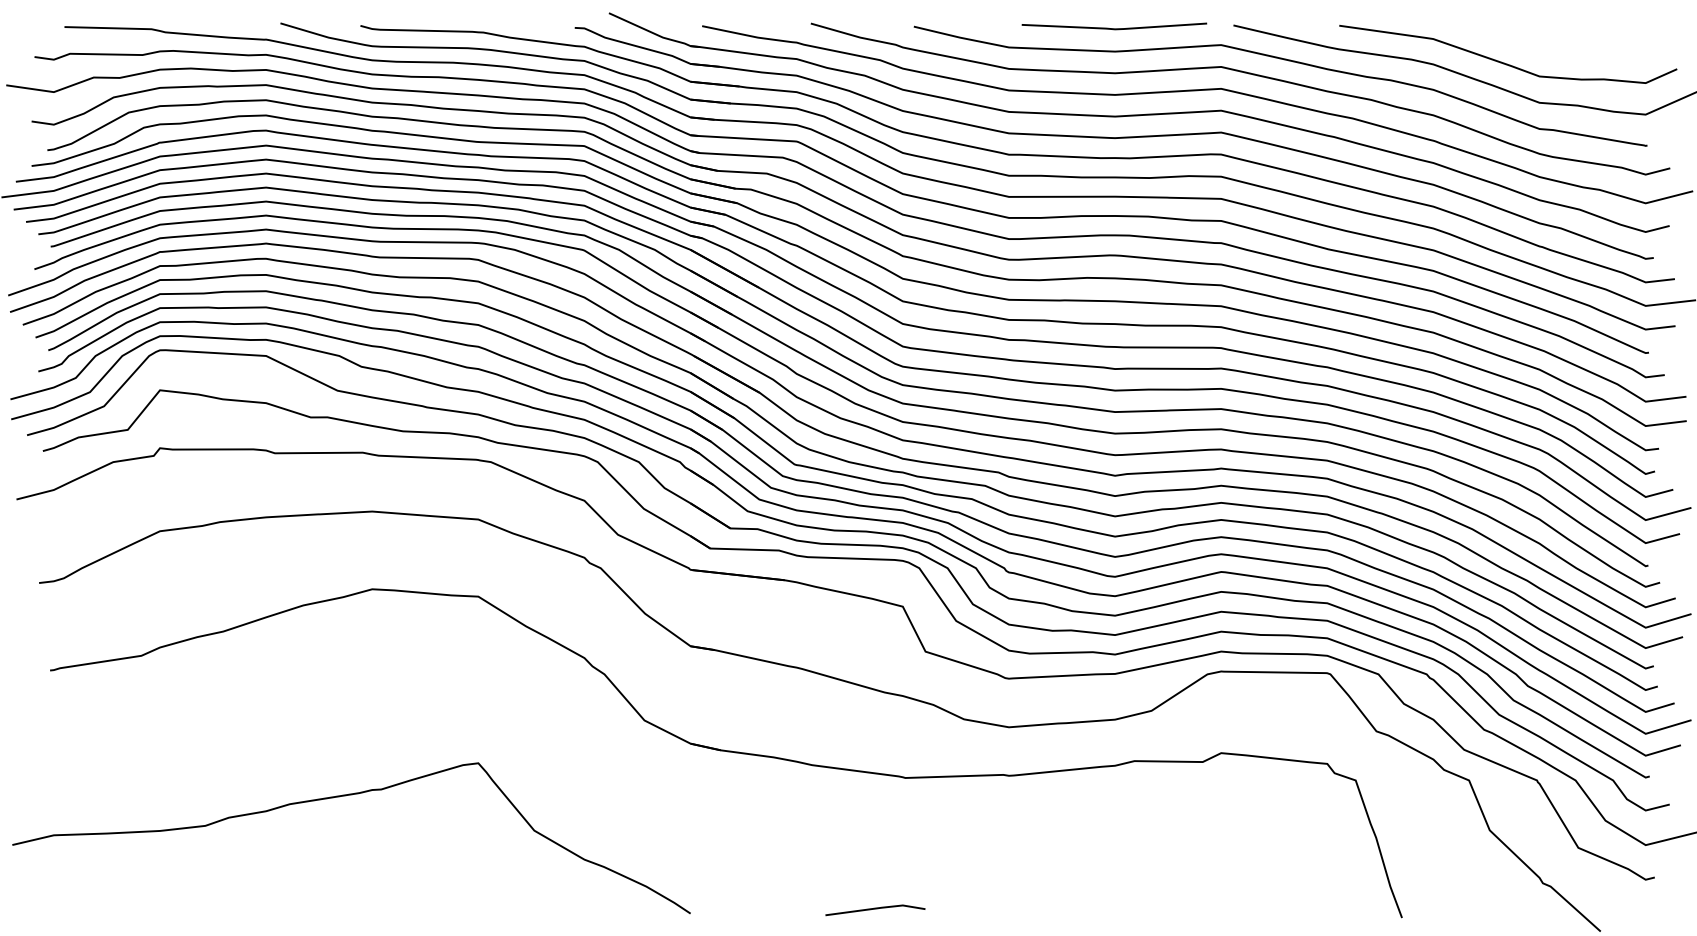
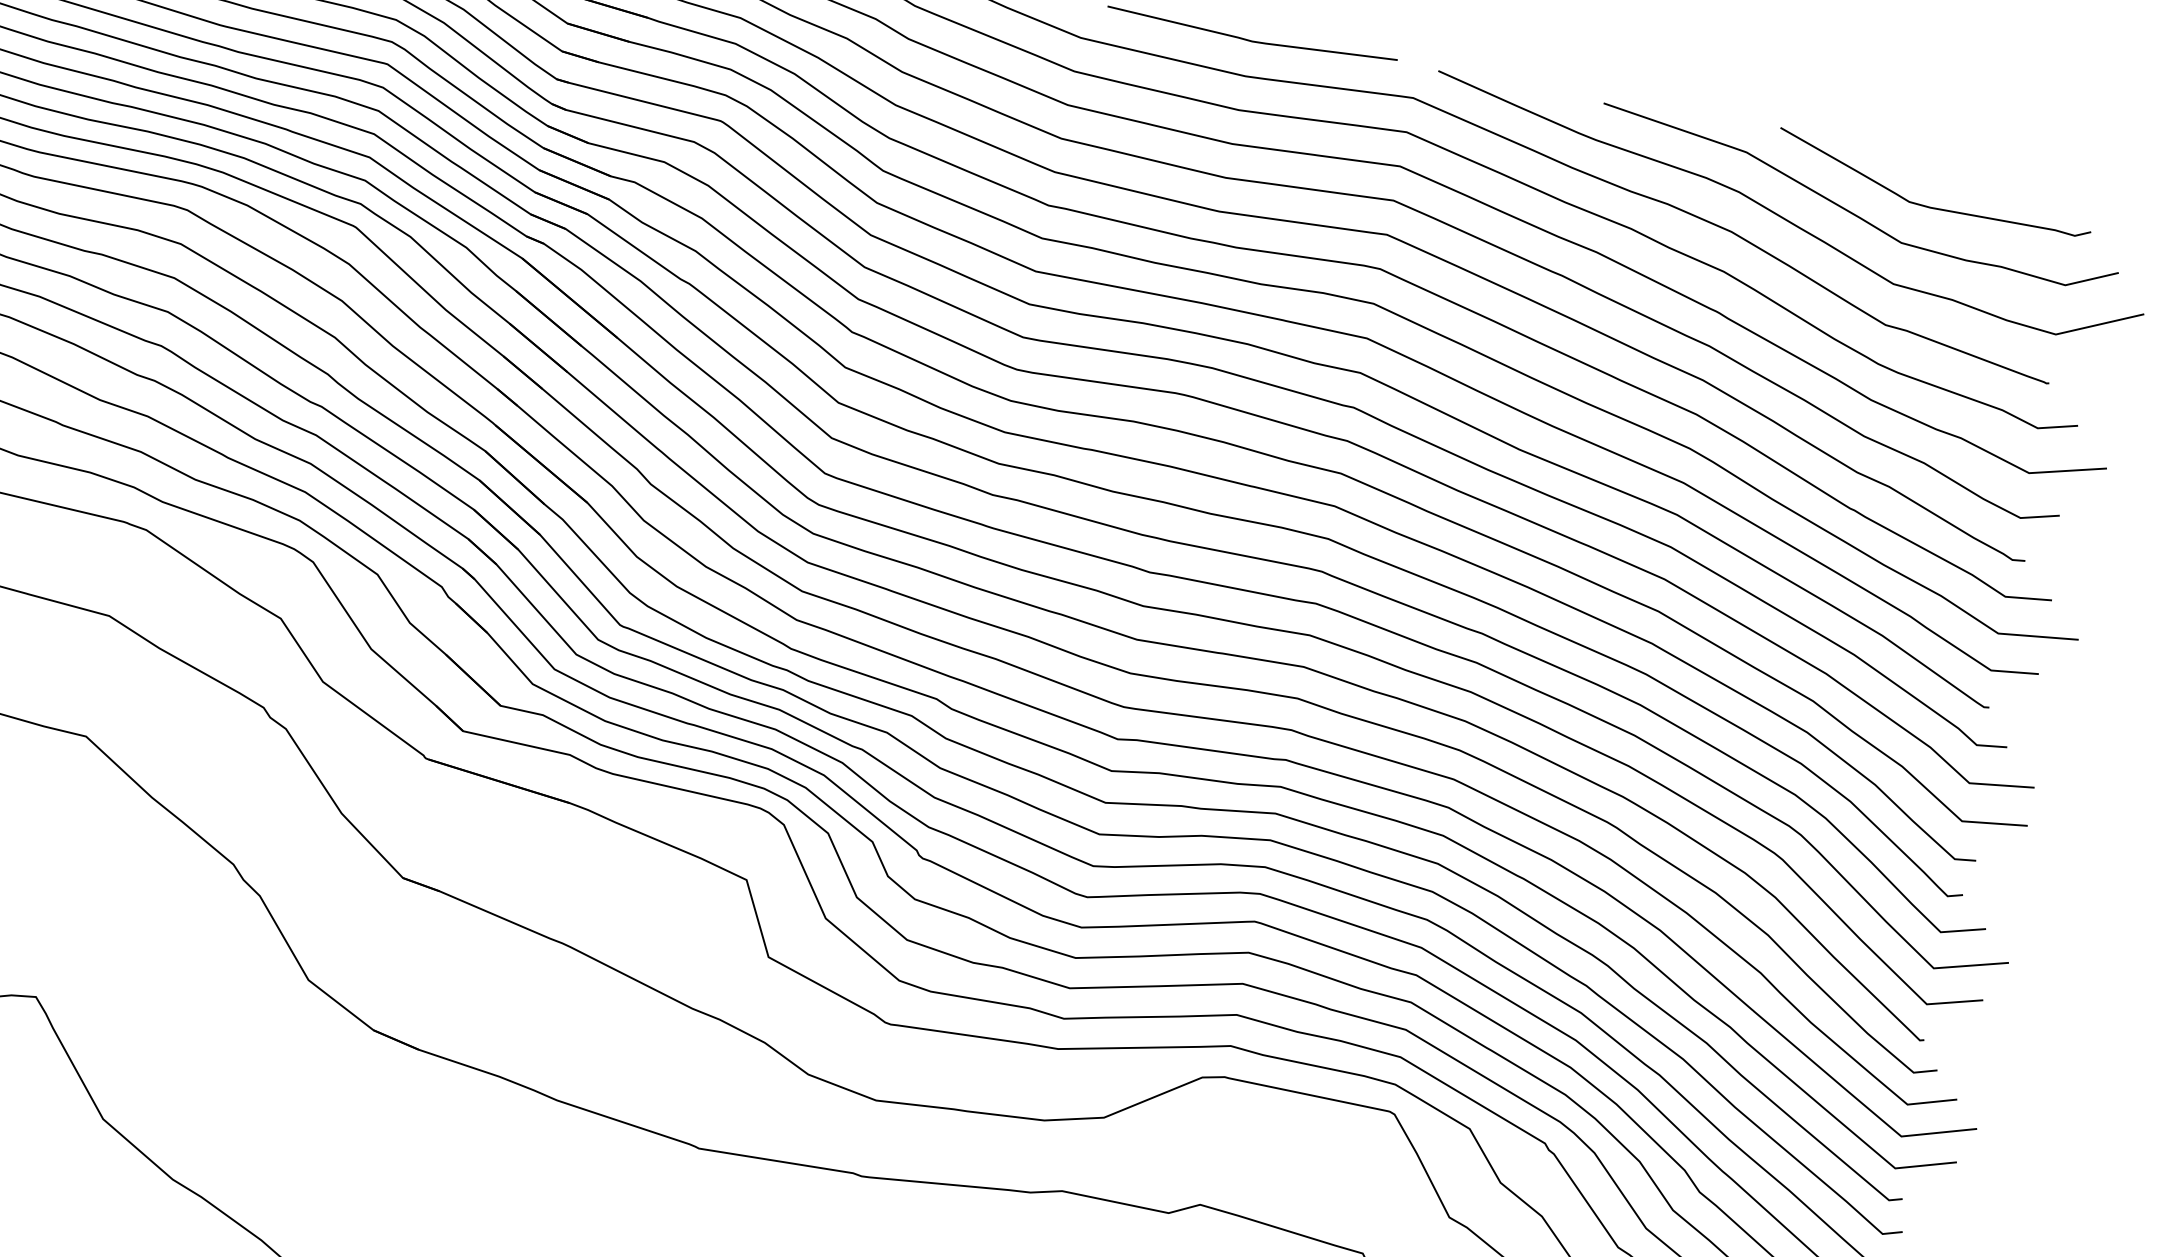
curve: (1553, 50) -> (1931, 206), added

